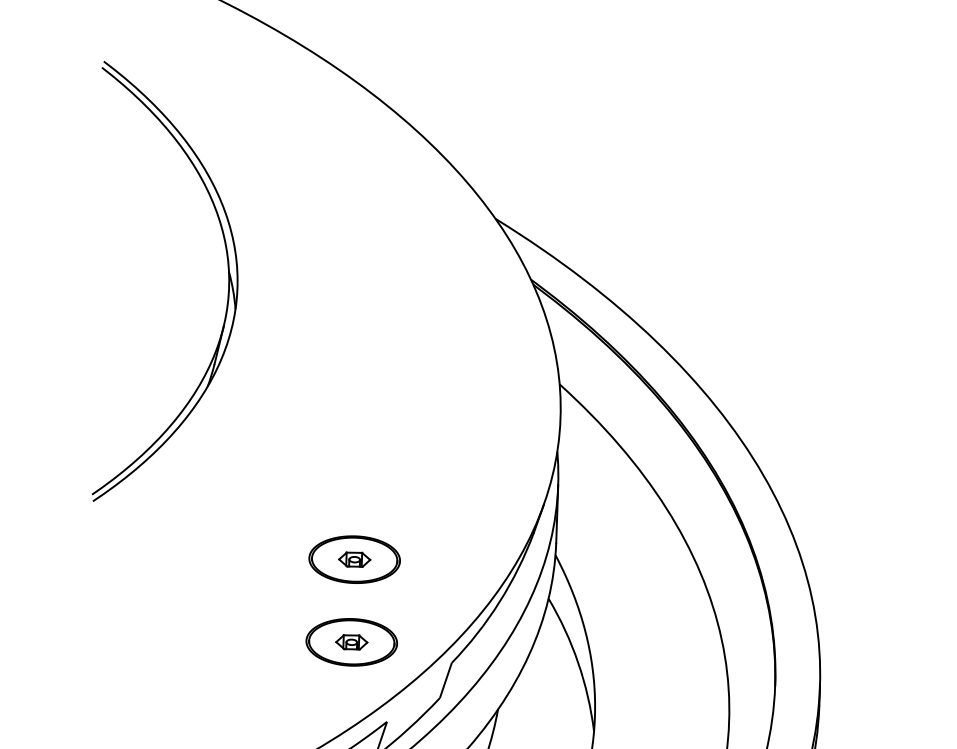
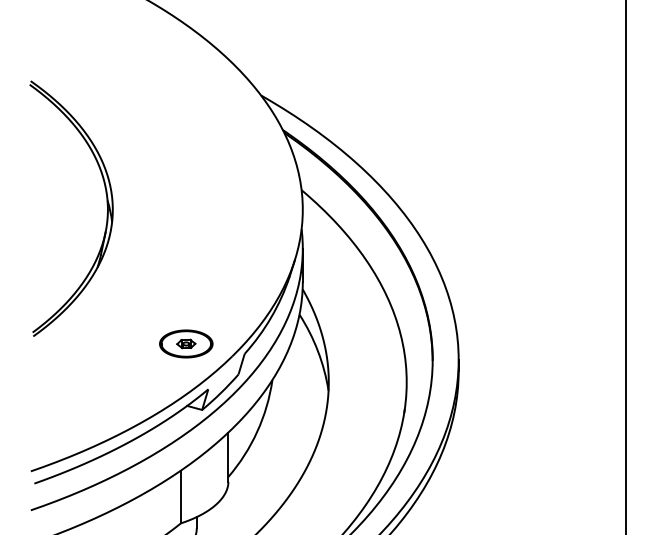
part: (226, 278) -> (106, 204), moved
part: (355, 558) -> (186, 295), removed

